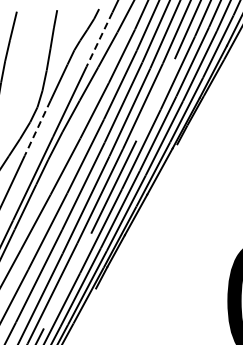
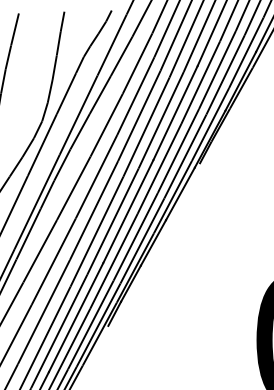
line: (99, 39) -> (112, 44), dashed -> solid
line: (155, 99) -> (175, 112), added
line: (37, 128) -> (42, 145), dashed -> solid
line: (67, 280) -> (76, 316), added

